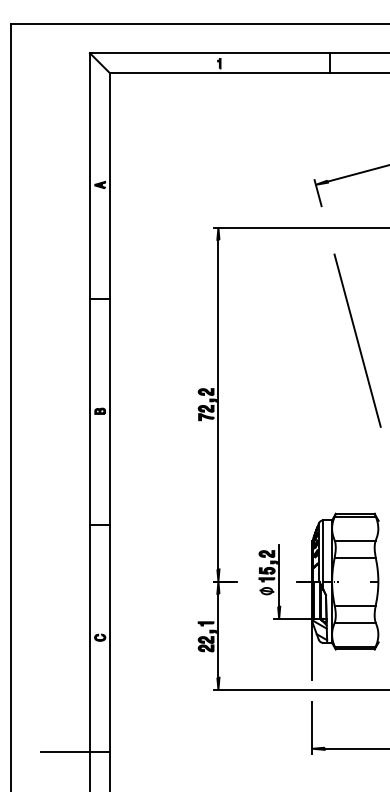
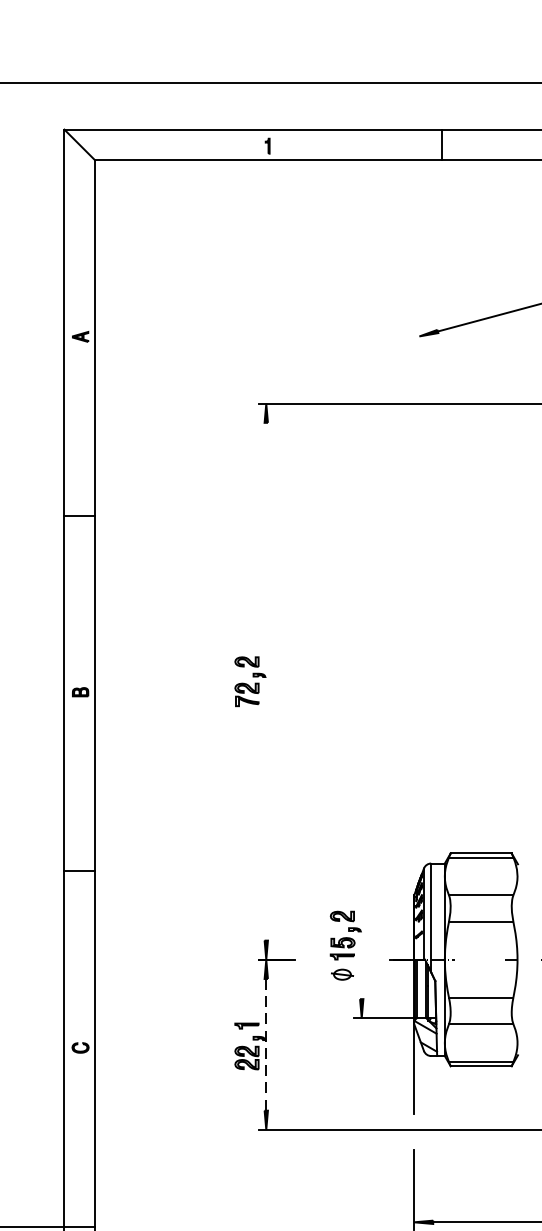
line: (317, 193) -> (421, 350), removed
line: (357, 340) -> (484, 580), removed
line: (218, 404) -> (266, 681), removed
line: (279, 575) -> (362, 950), removed
line: (218, 635) -> (266, 1044), solid -> dashed

